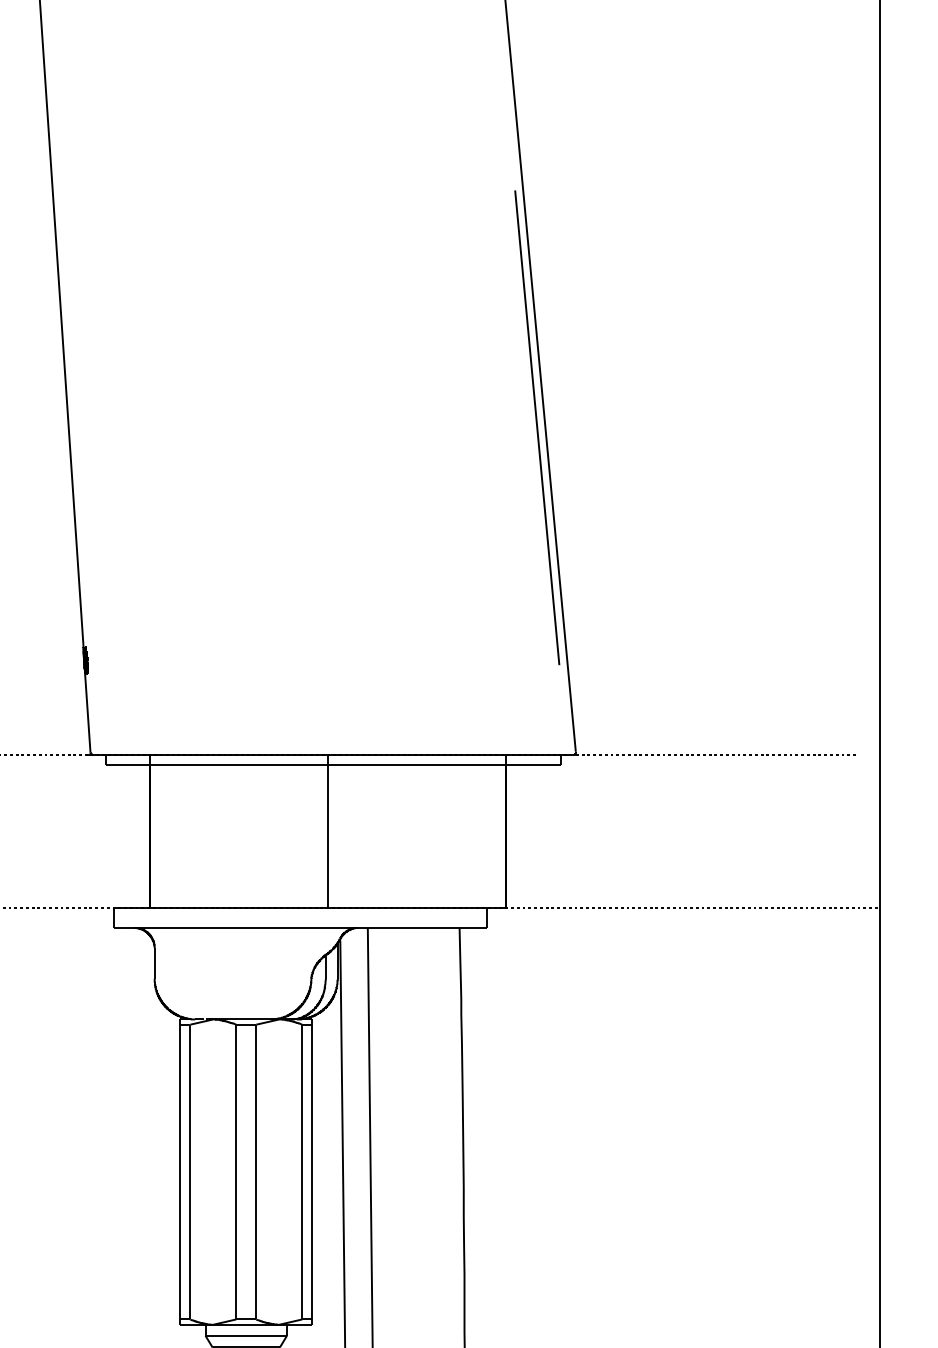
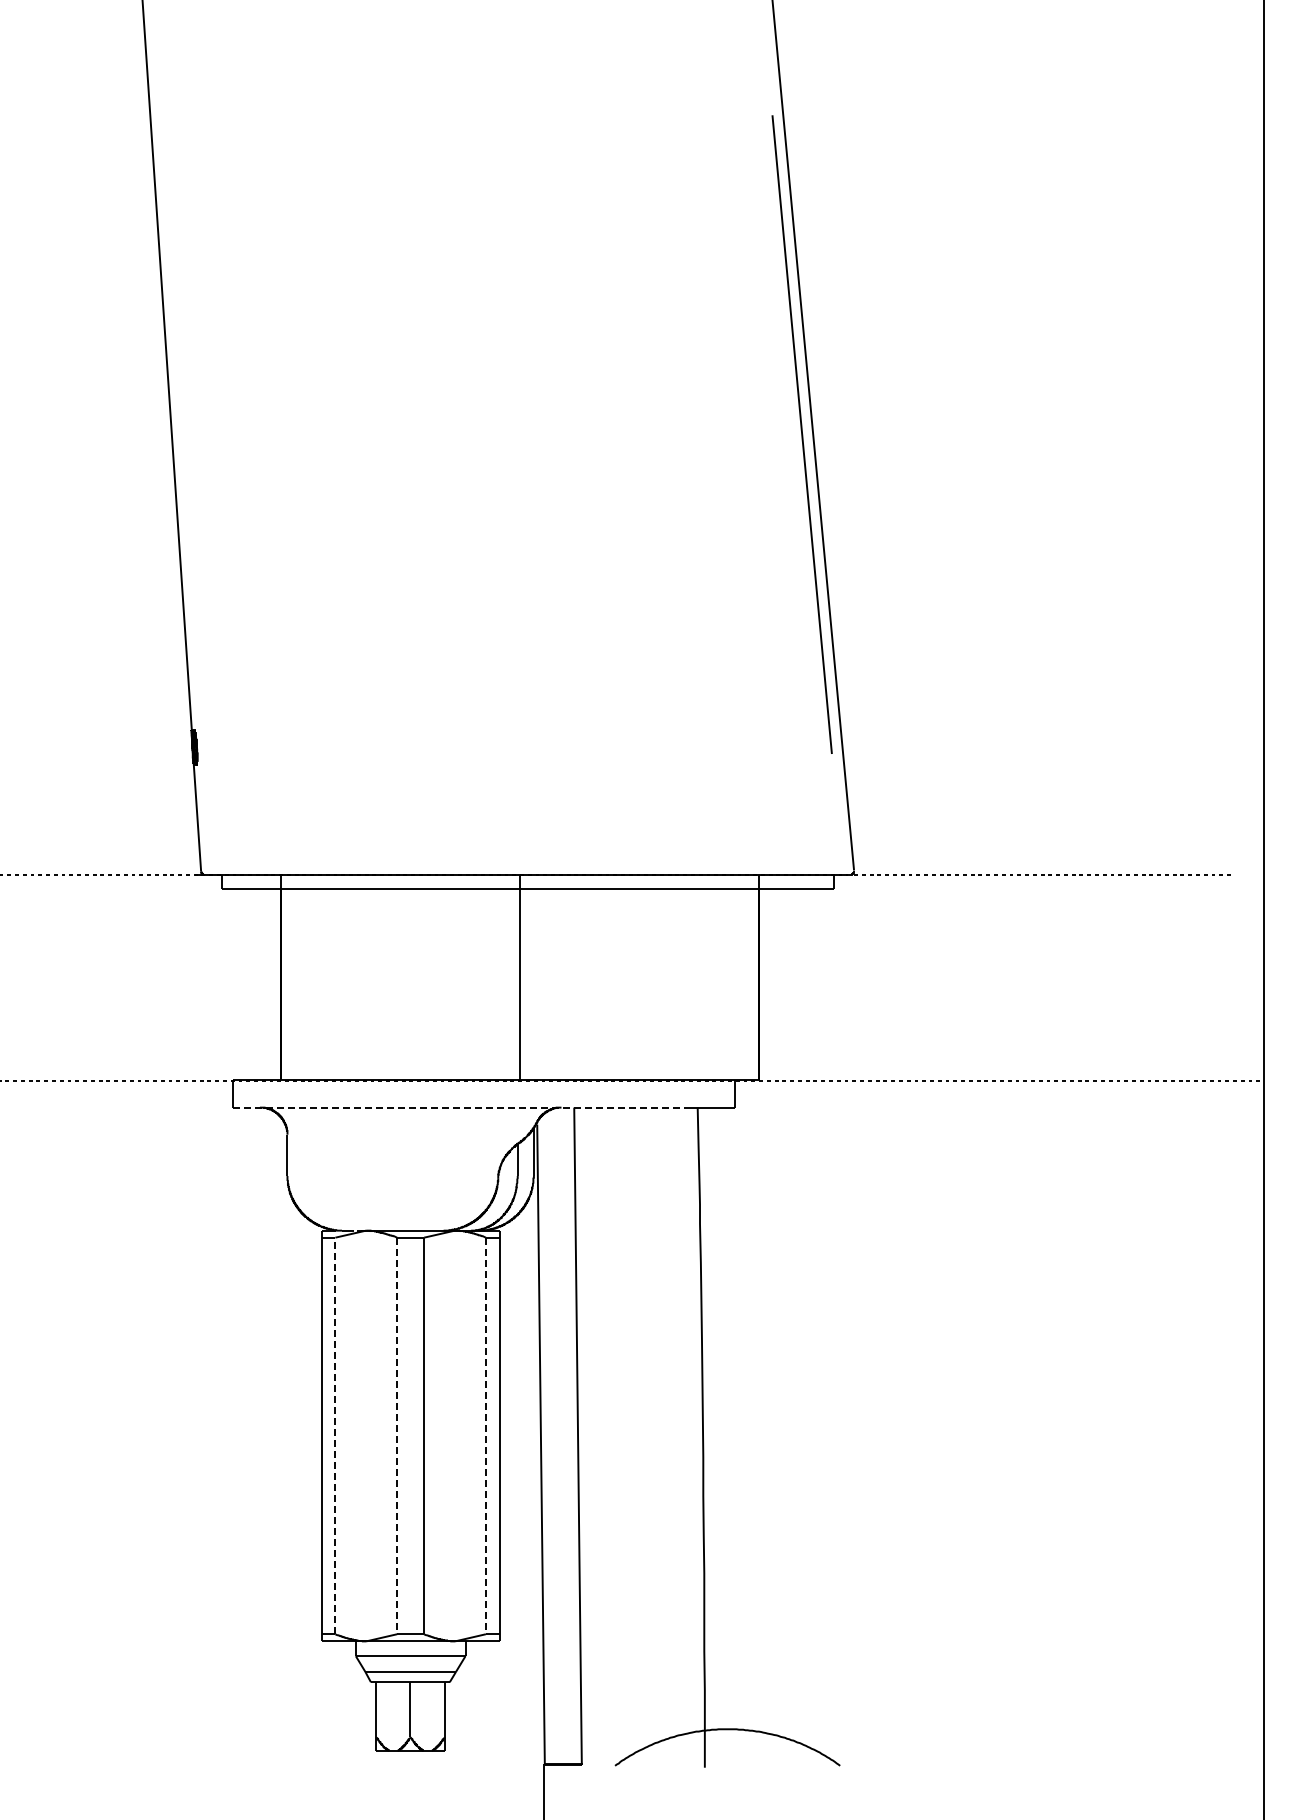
line: (284, 927) -> (461, 1107), solid -> dashed
line: (190, 1171) -> (335, 1435), solid -> dashed
line: (236, 1172) -> (397, 1436), solid -> dashed
line: (301, 1172) -> (485, 1436), solid -> dashed

